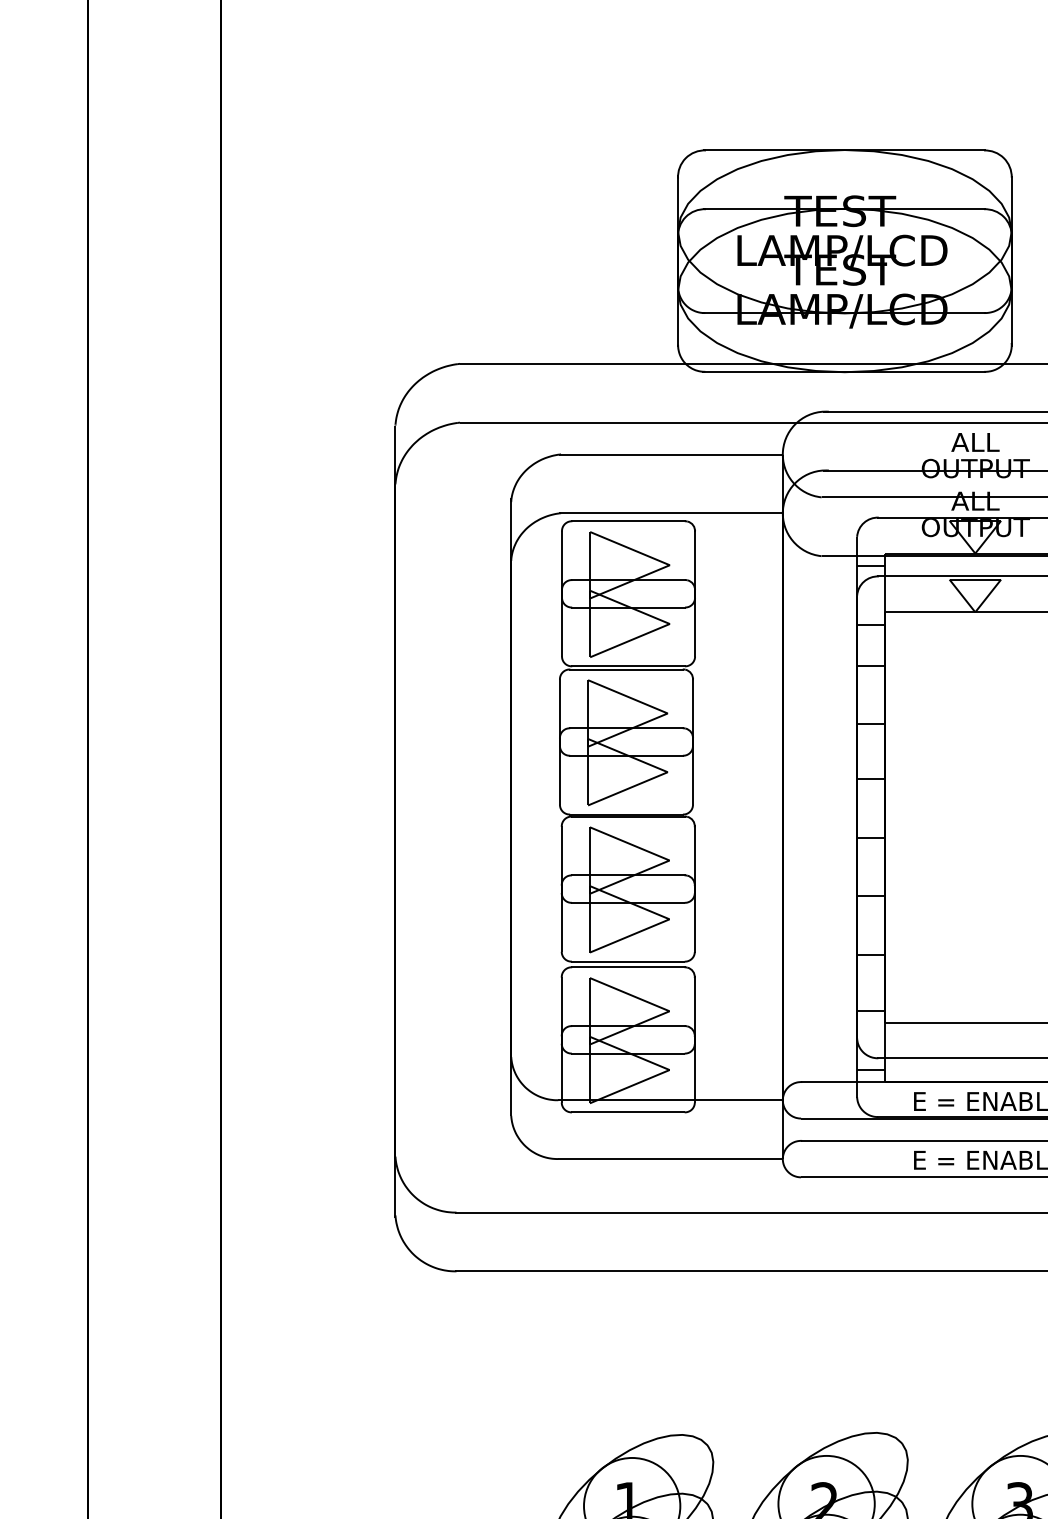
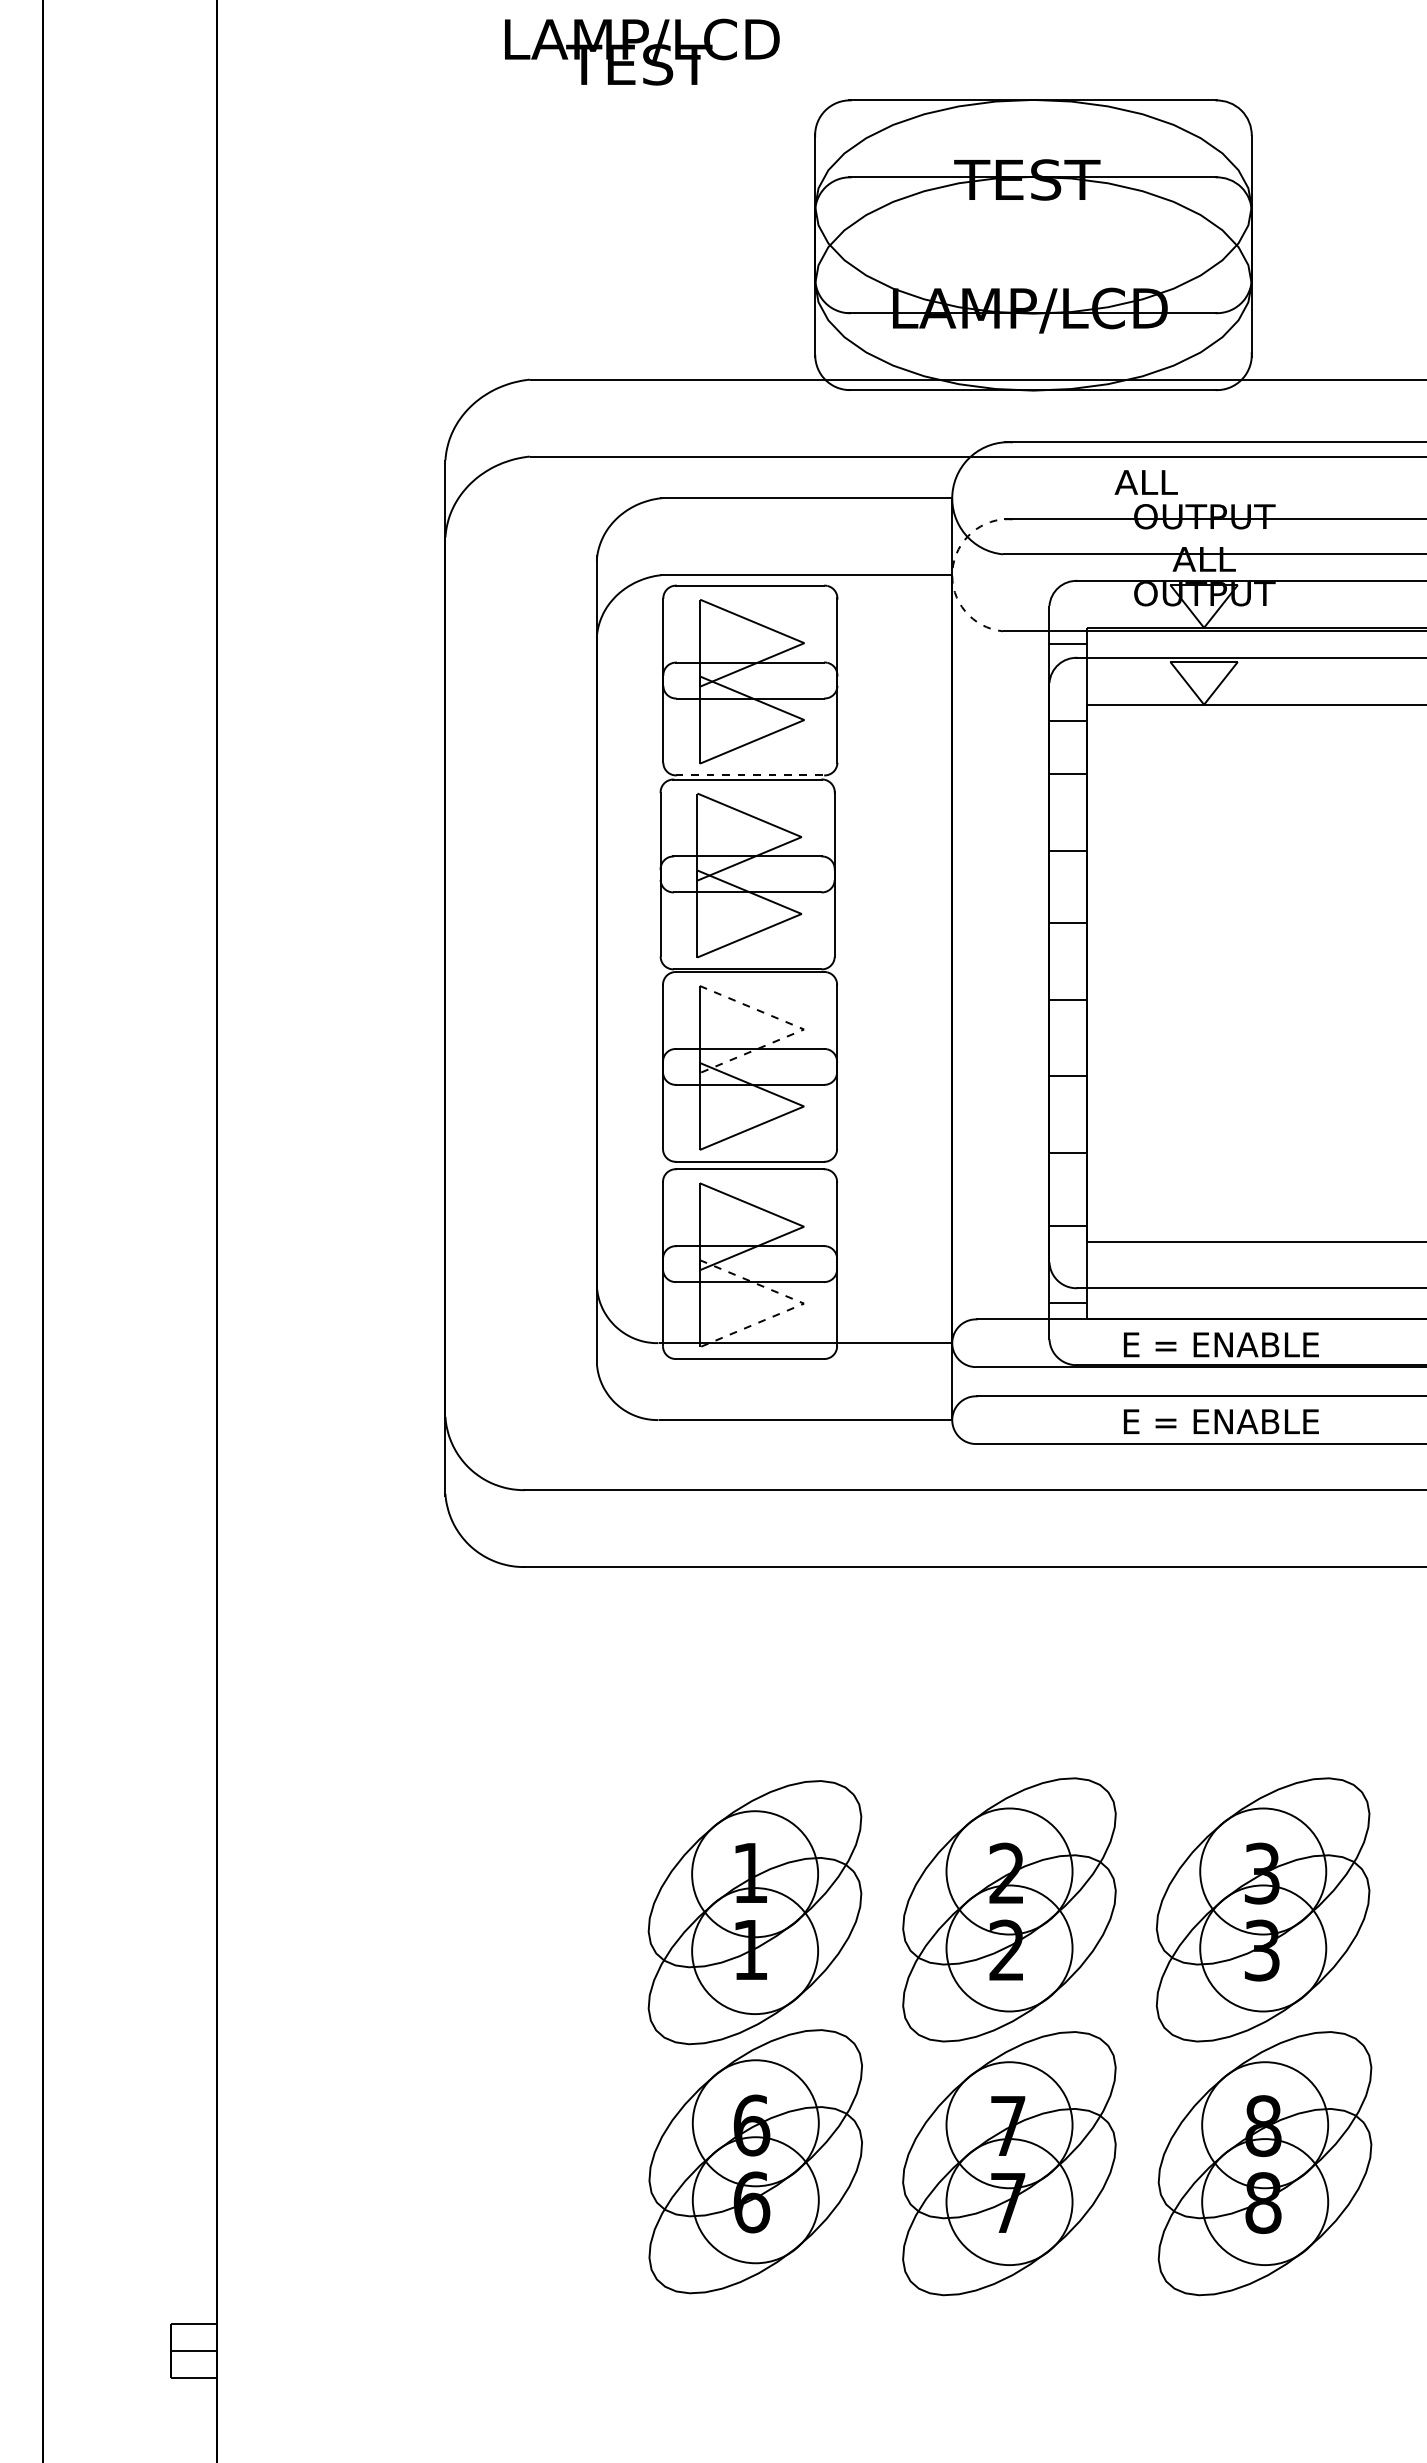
text: (842, 259) -> (642, 51), moved
text: (974, 442) -> (1145, 482), moved
arc: (783, 509) -> (952, 570), solid -> dashed
line: (628, 666) -> (750, 775), solid -> dashed
line: (669, 860) -> (804, 1029), solid -> dashed
line: (669, 1069) -> (804, 1303), solid -> dashed

